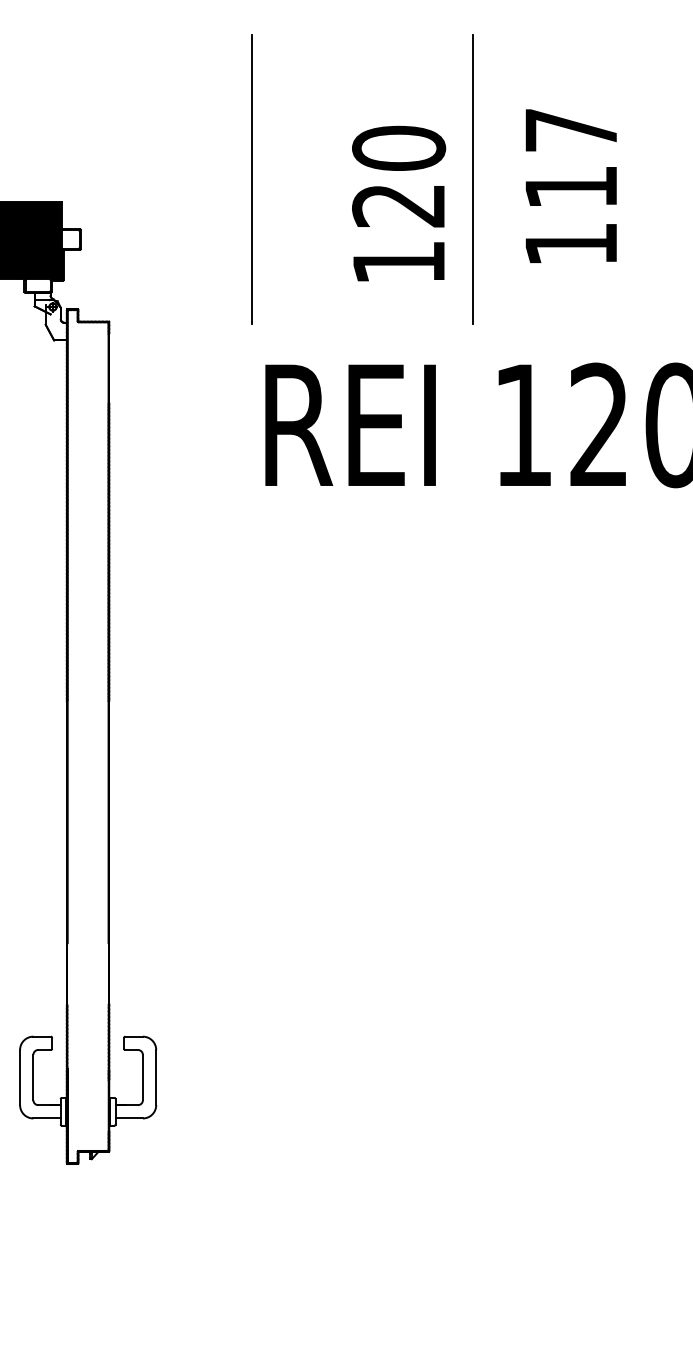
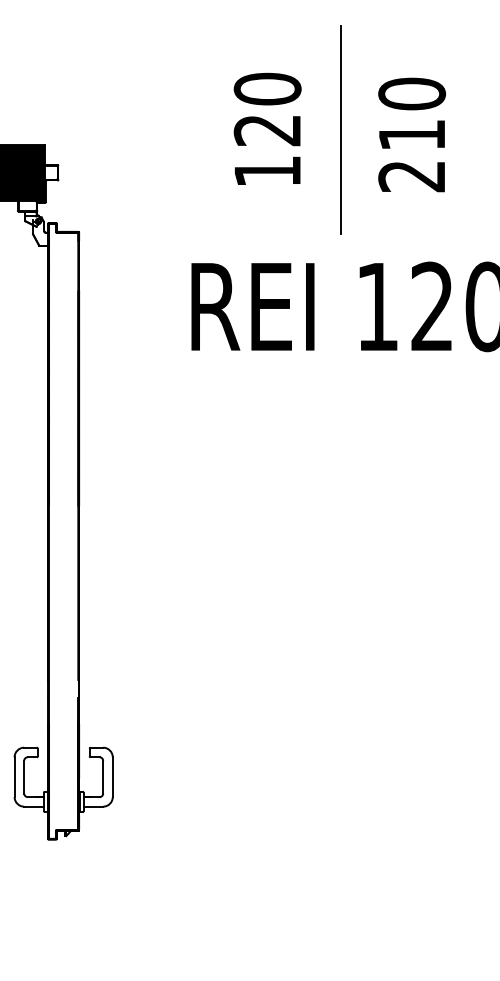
line: (251, 179) -> (181, 129), removed
text: (571, 186) -> (412, 134), 117 -> 210
text: (399, 203) -> (268, 128), moved

